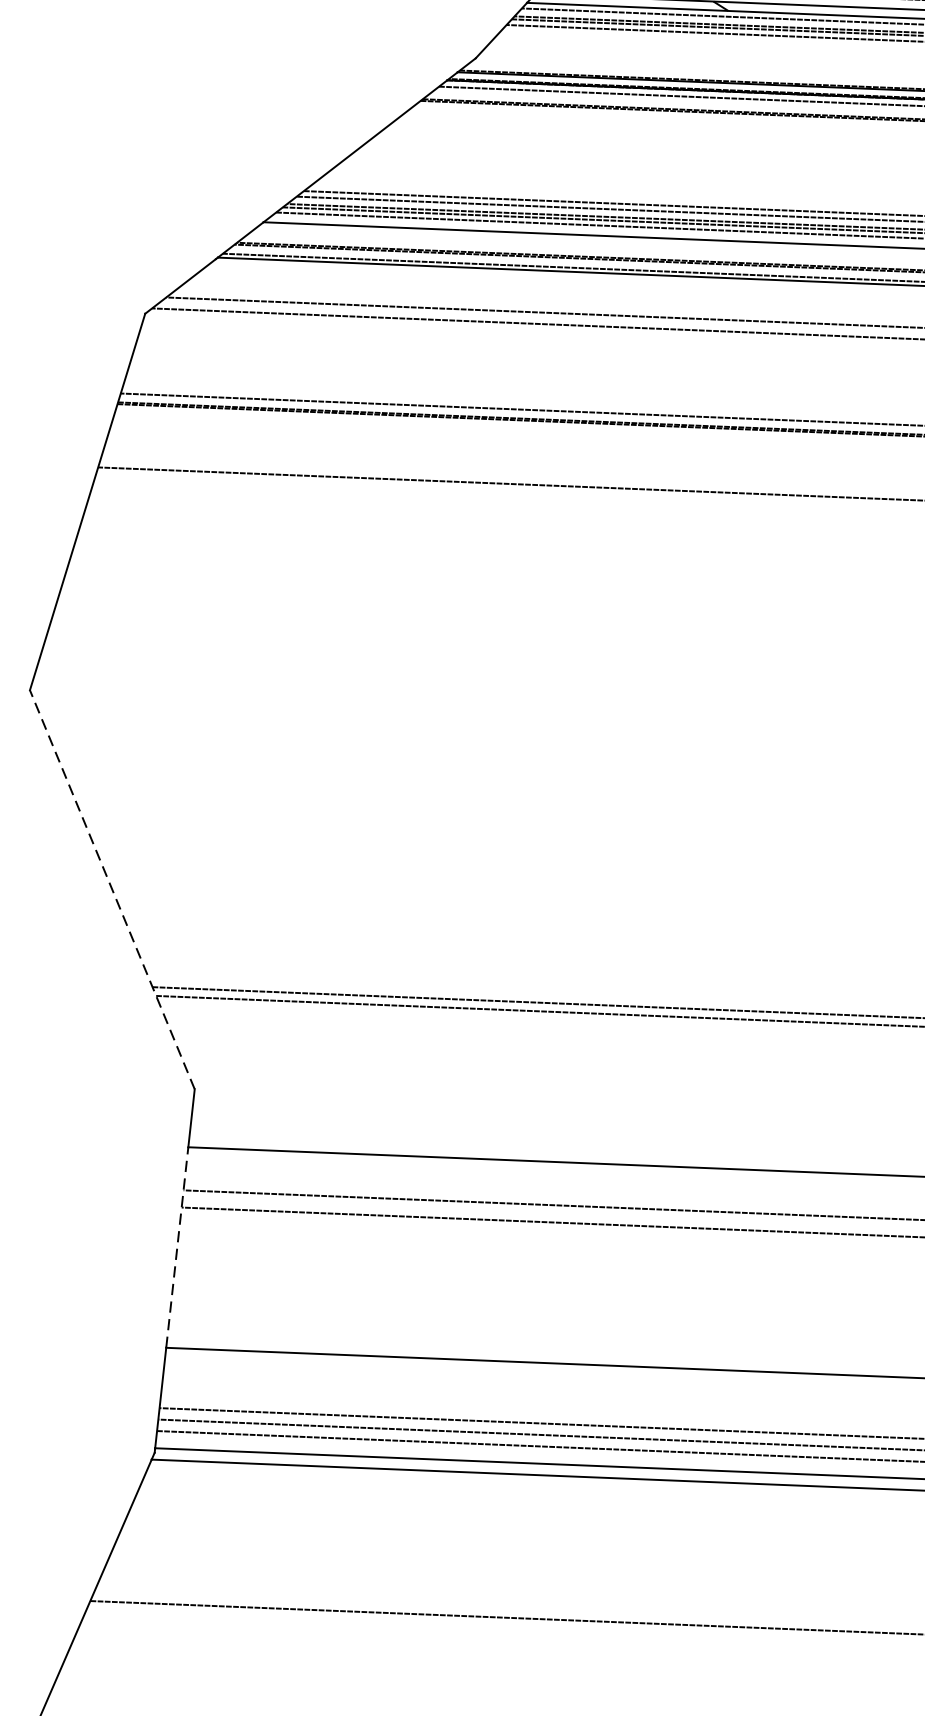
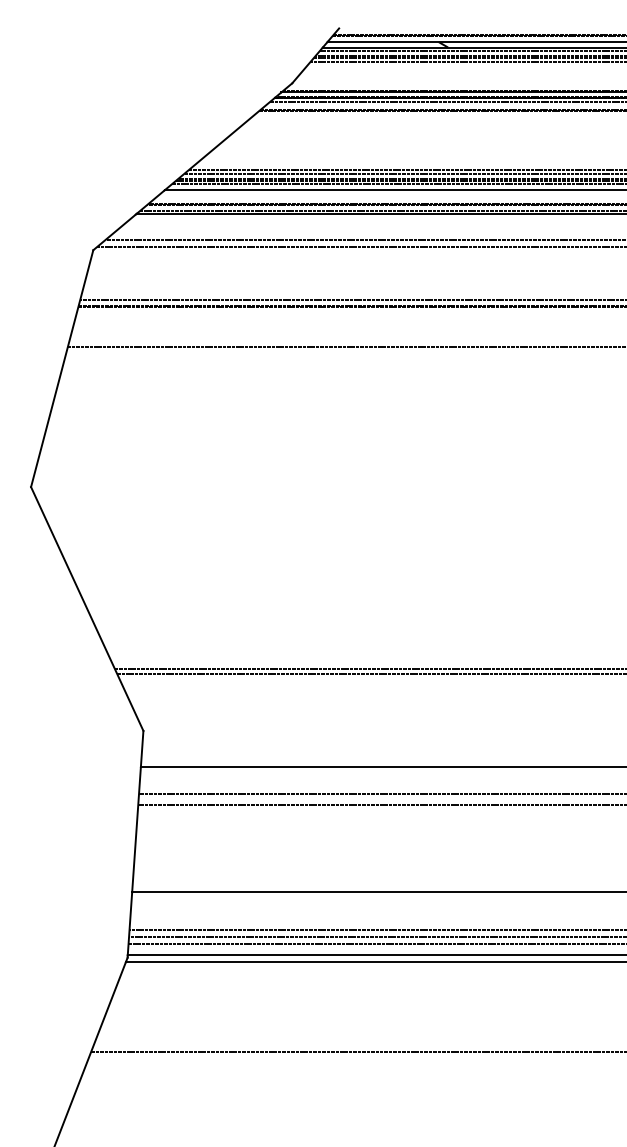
line: (112, 888) -> (87, 608), dashed -> solid
line: (177, 1247) -> (136, 829), dashed -> solid

